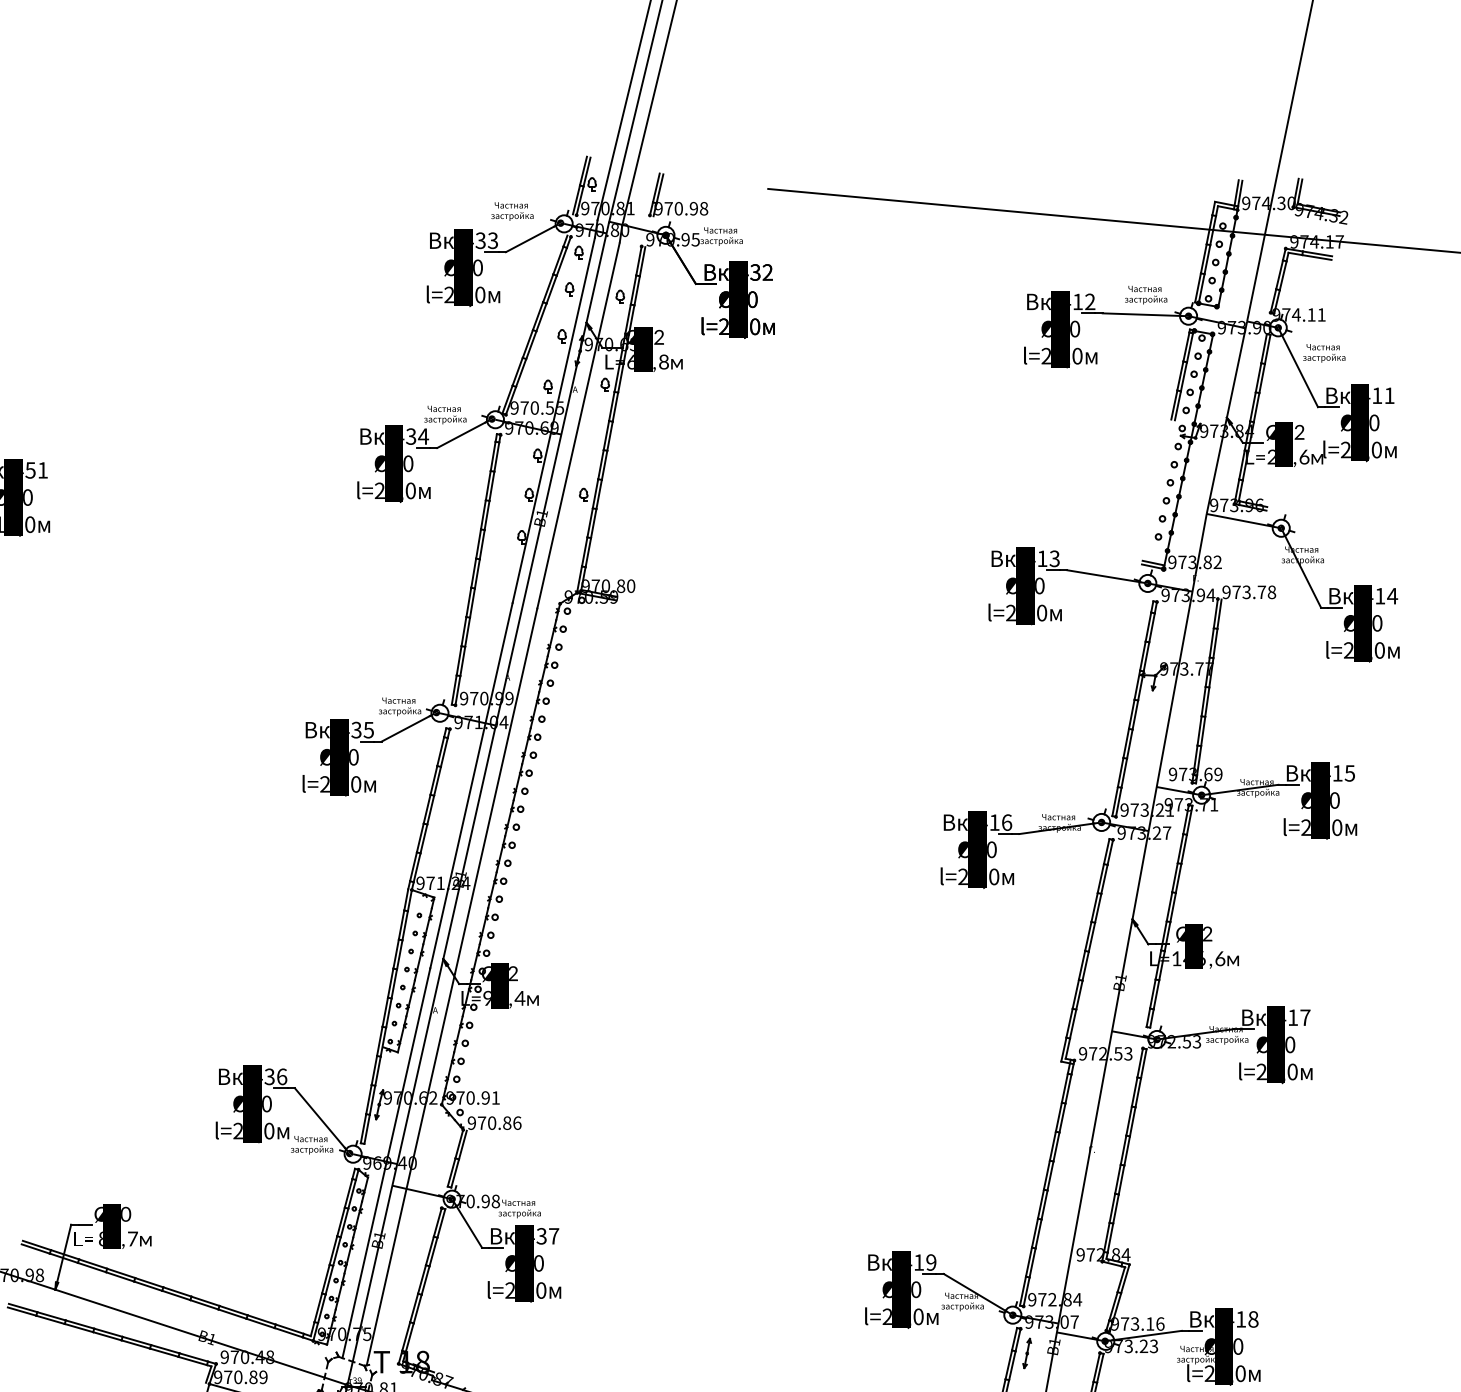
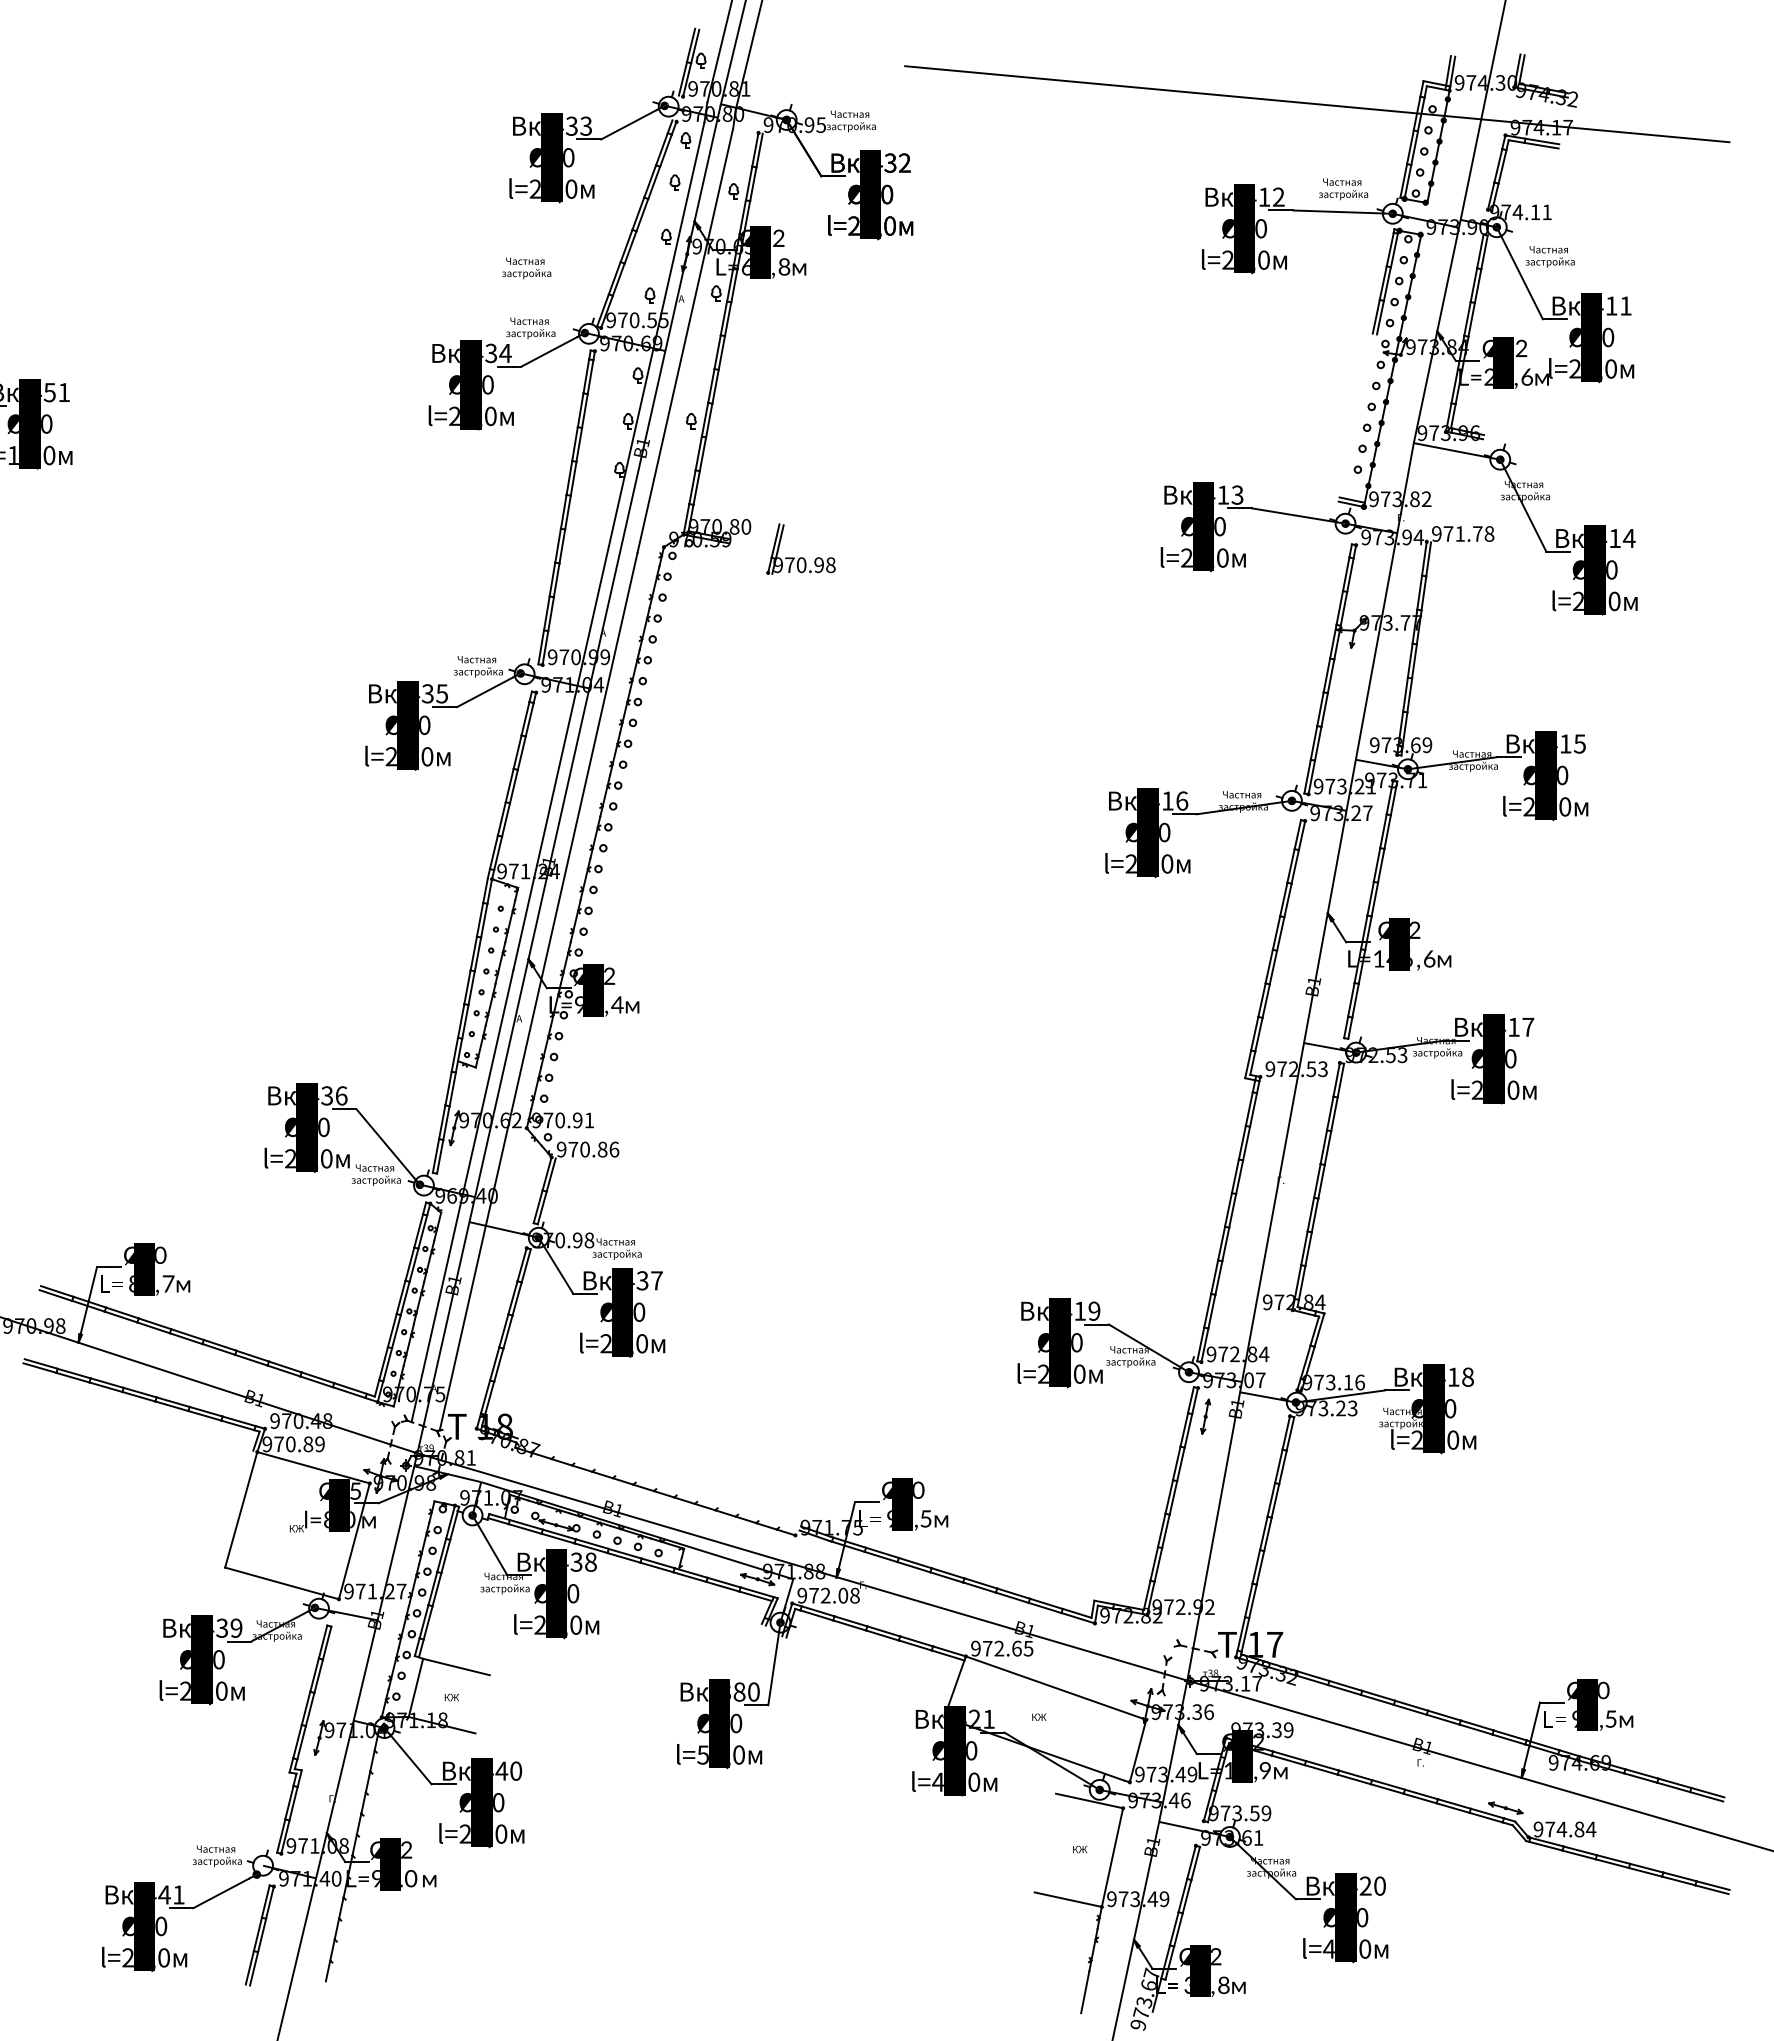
part: (677, 202) -> (800, 557), moved
text: (512, 211) -> (526, 268), moved
text: (1246, 591) -> (1459, 533), 973.78 -> 971.78

